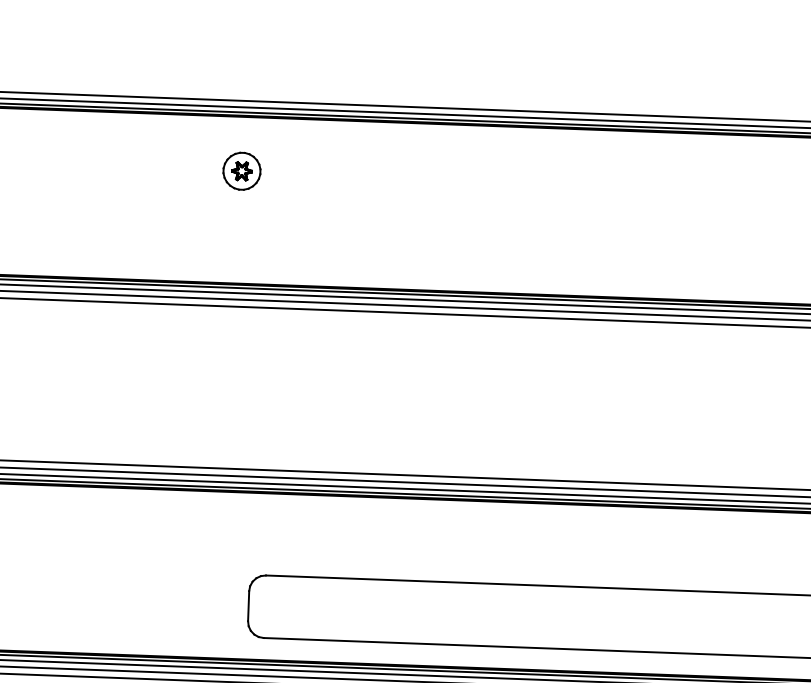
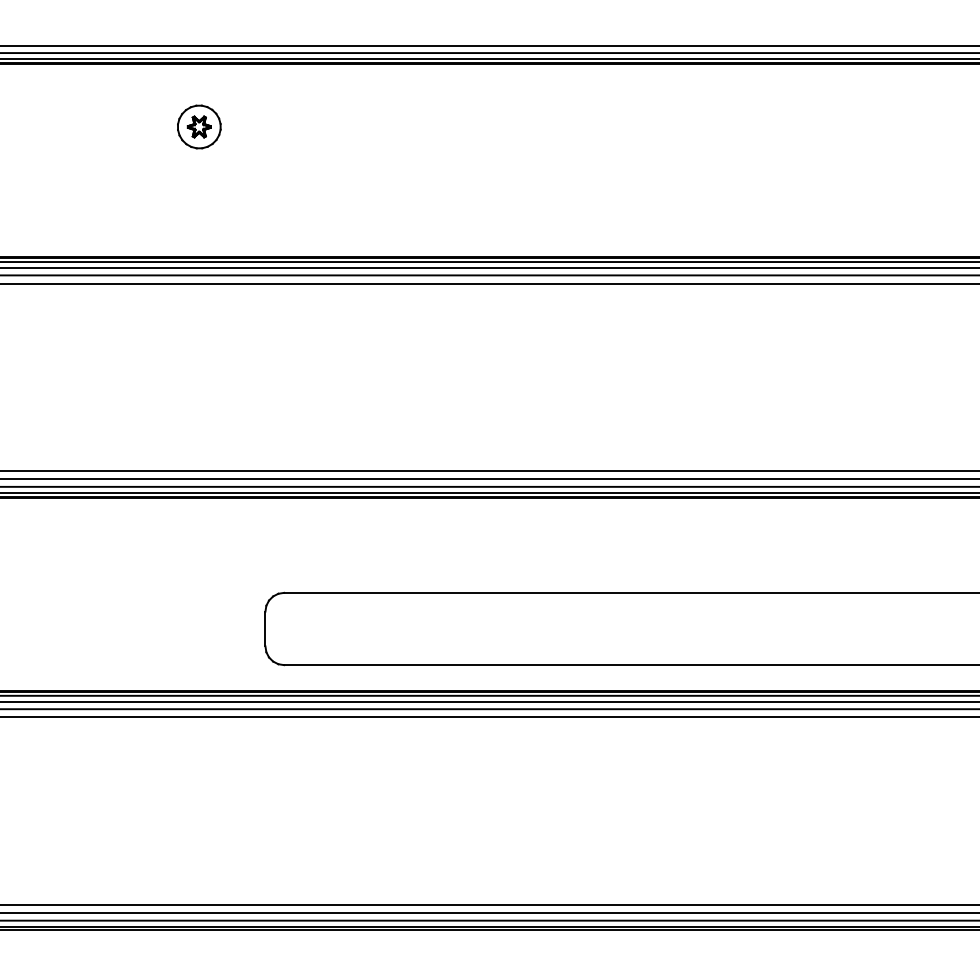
part: (242, 170) -> (199, 126), moved

